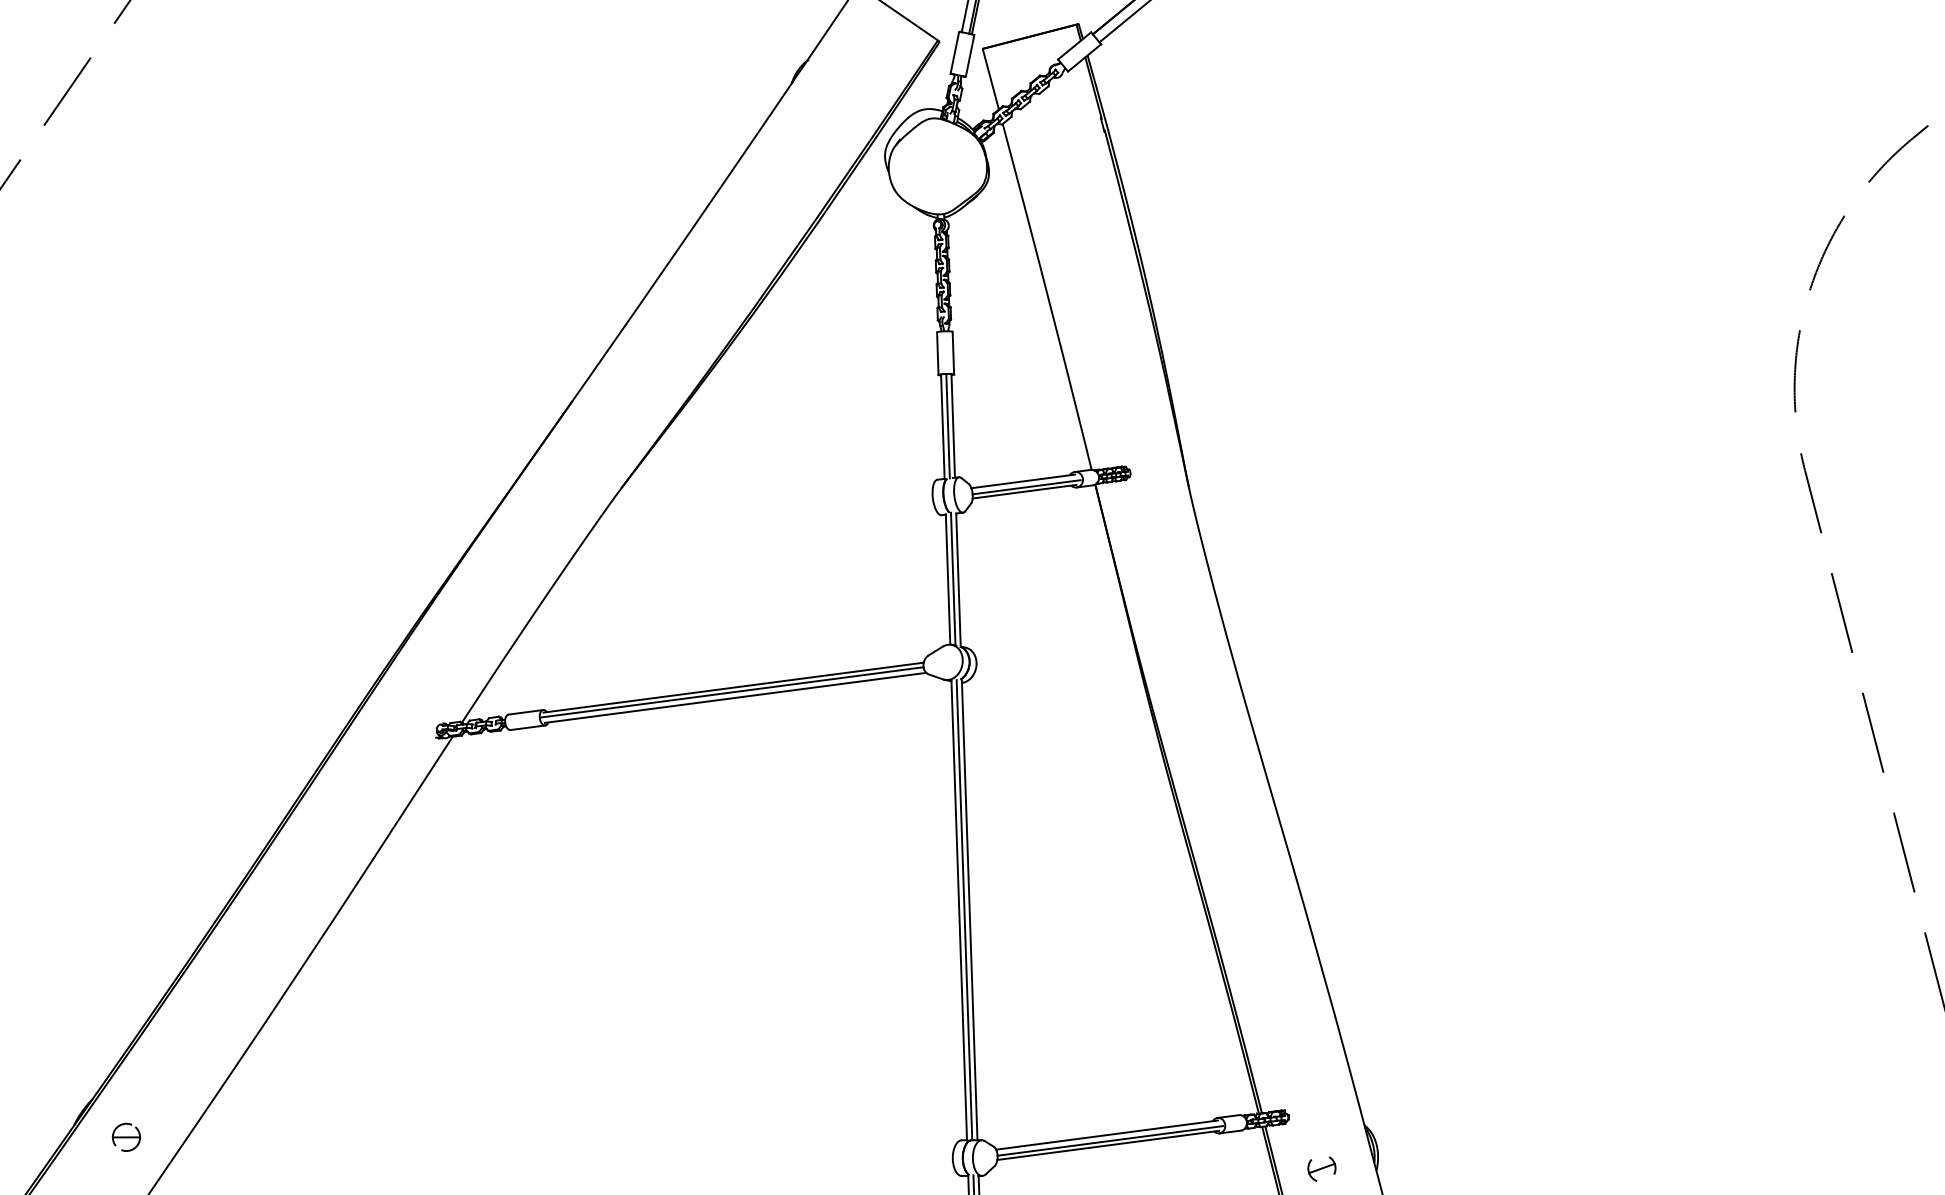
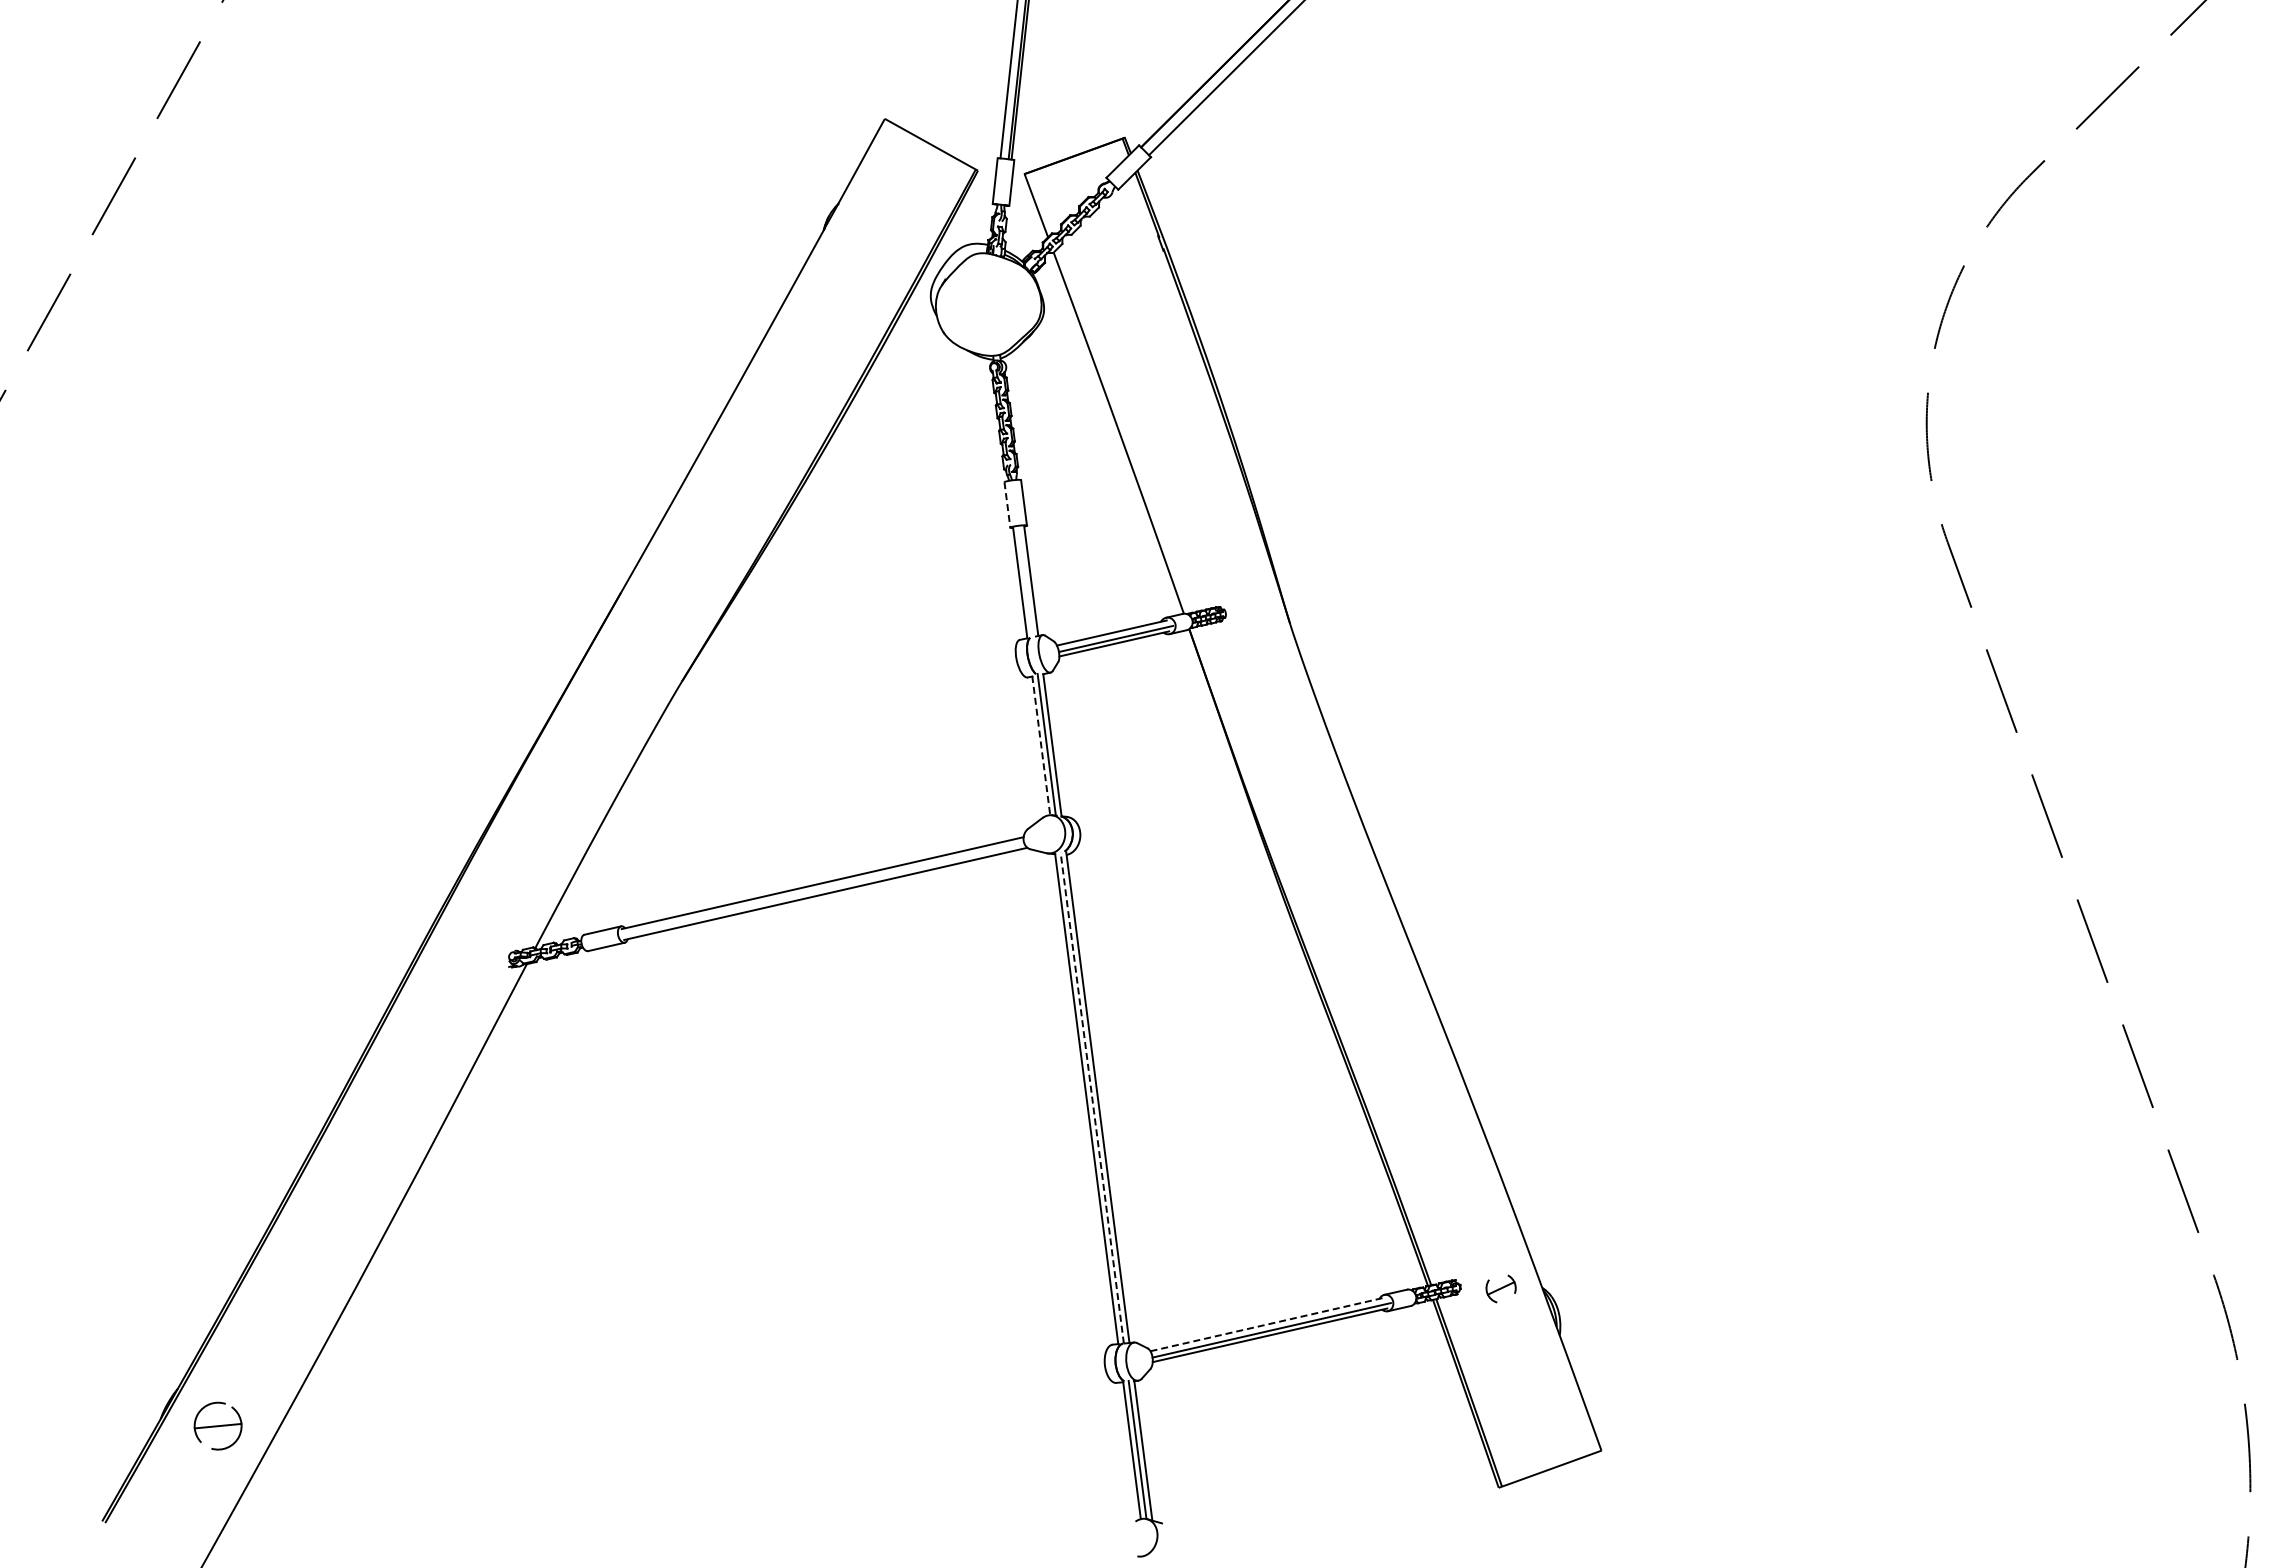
line: (937, 353) -> (1007, 504), solid -> dashed
line: (947, 426) -> (1025, 581), removed
line: (948, 580) -> (1041, 746), solid -> dashed
line: (732, 692) -> (821, 888), removed
line: (964, 910) -> (1092, 1098), solid -> dashed
line: (1107, 1135) -> (1268, 1324), solid -> dashed
part: (125, 1136) -> (217, 1425), size x1.6
part: (1321, 1168) -> (1500, 1288), moved

